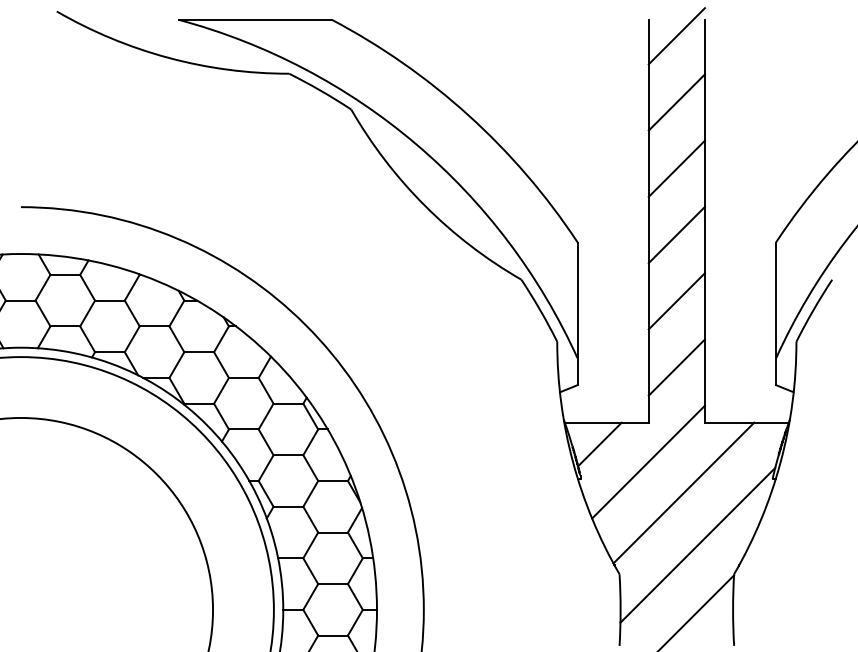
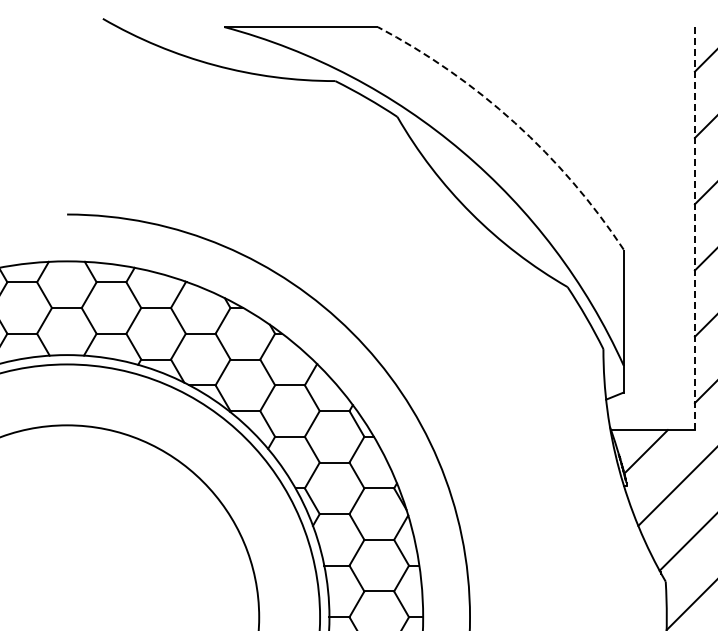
arc: (468, 115) -> (514, 122), solid -> dashed
line: (648, 220) -> (694, 227), solid -> dashed

